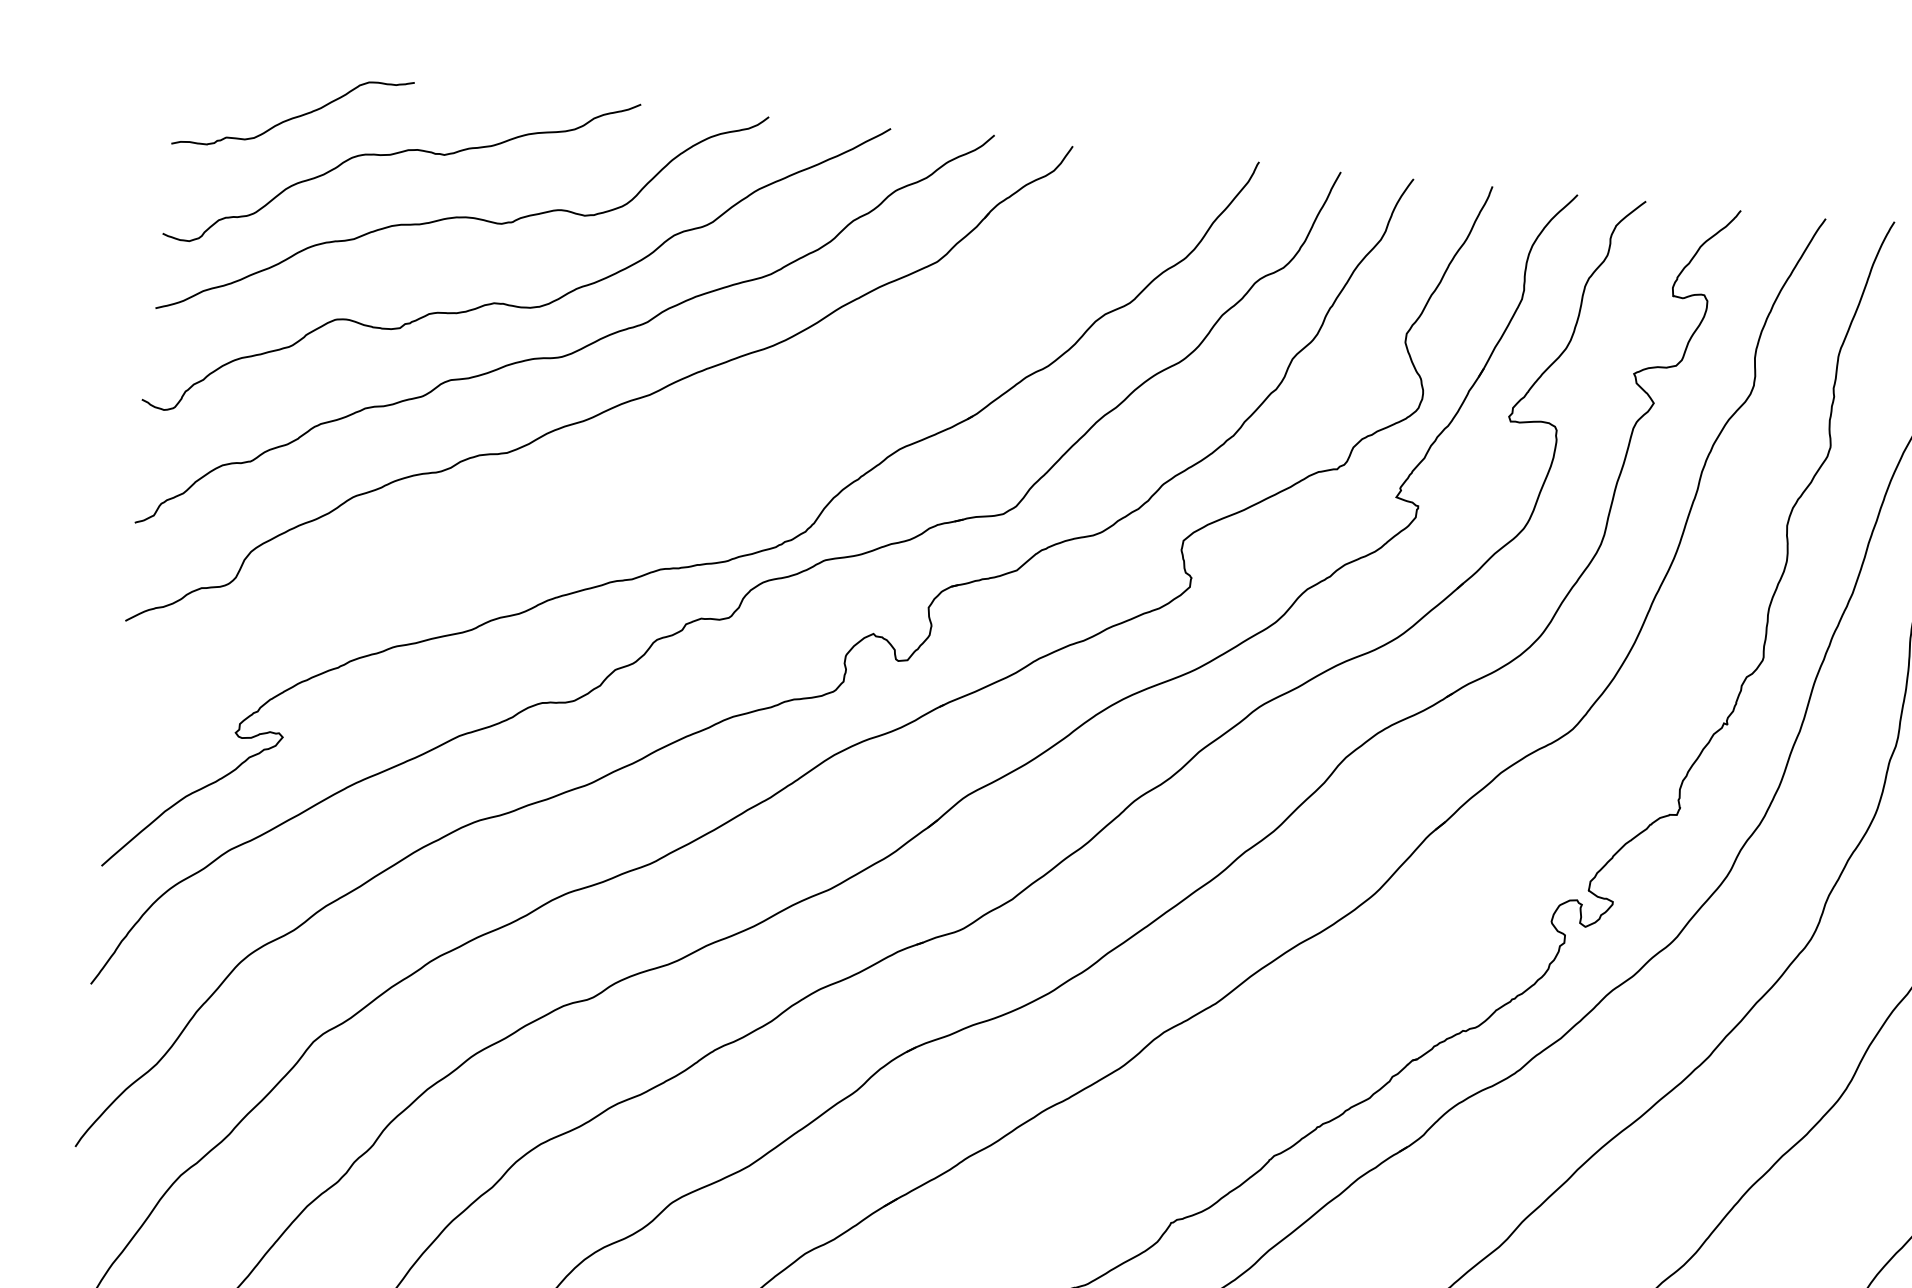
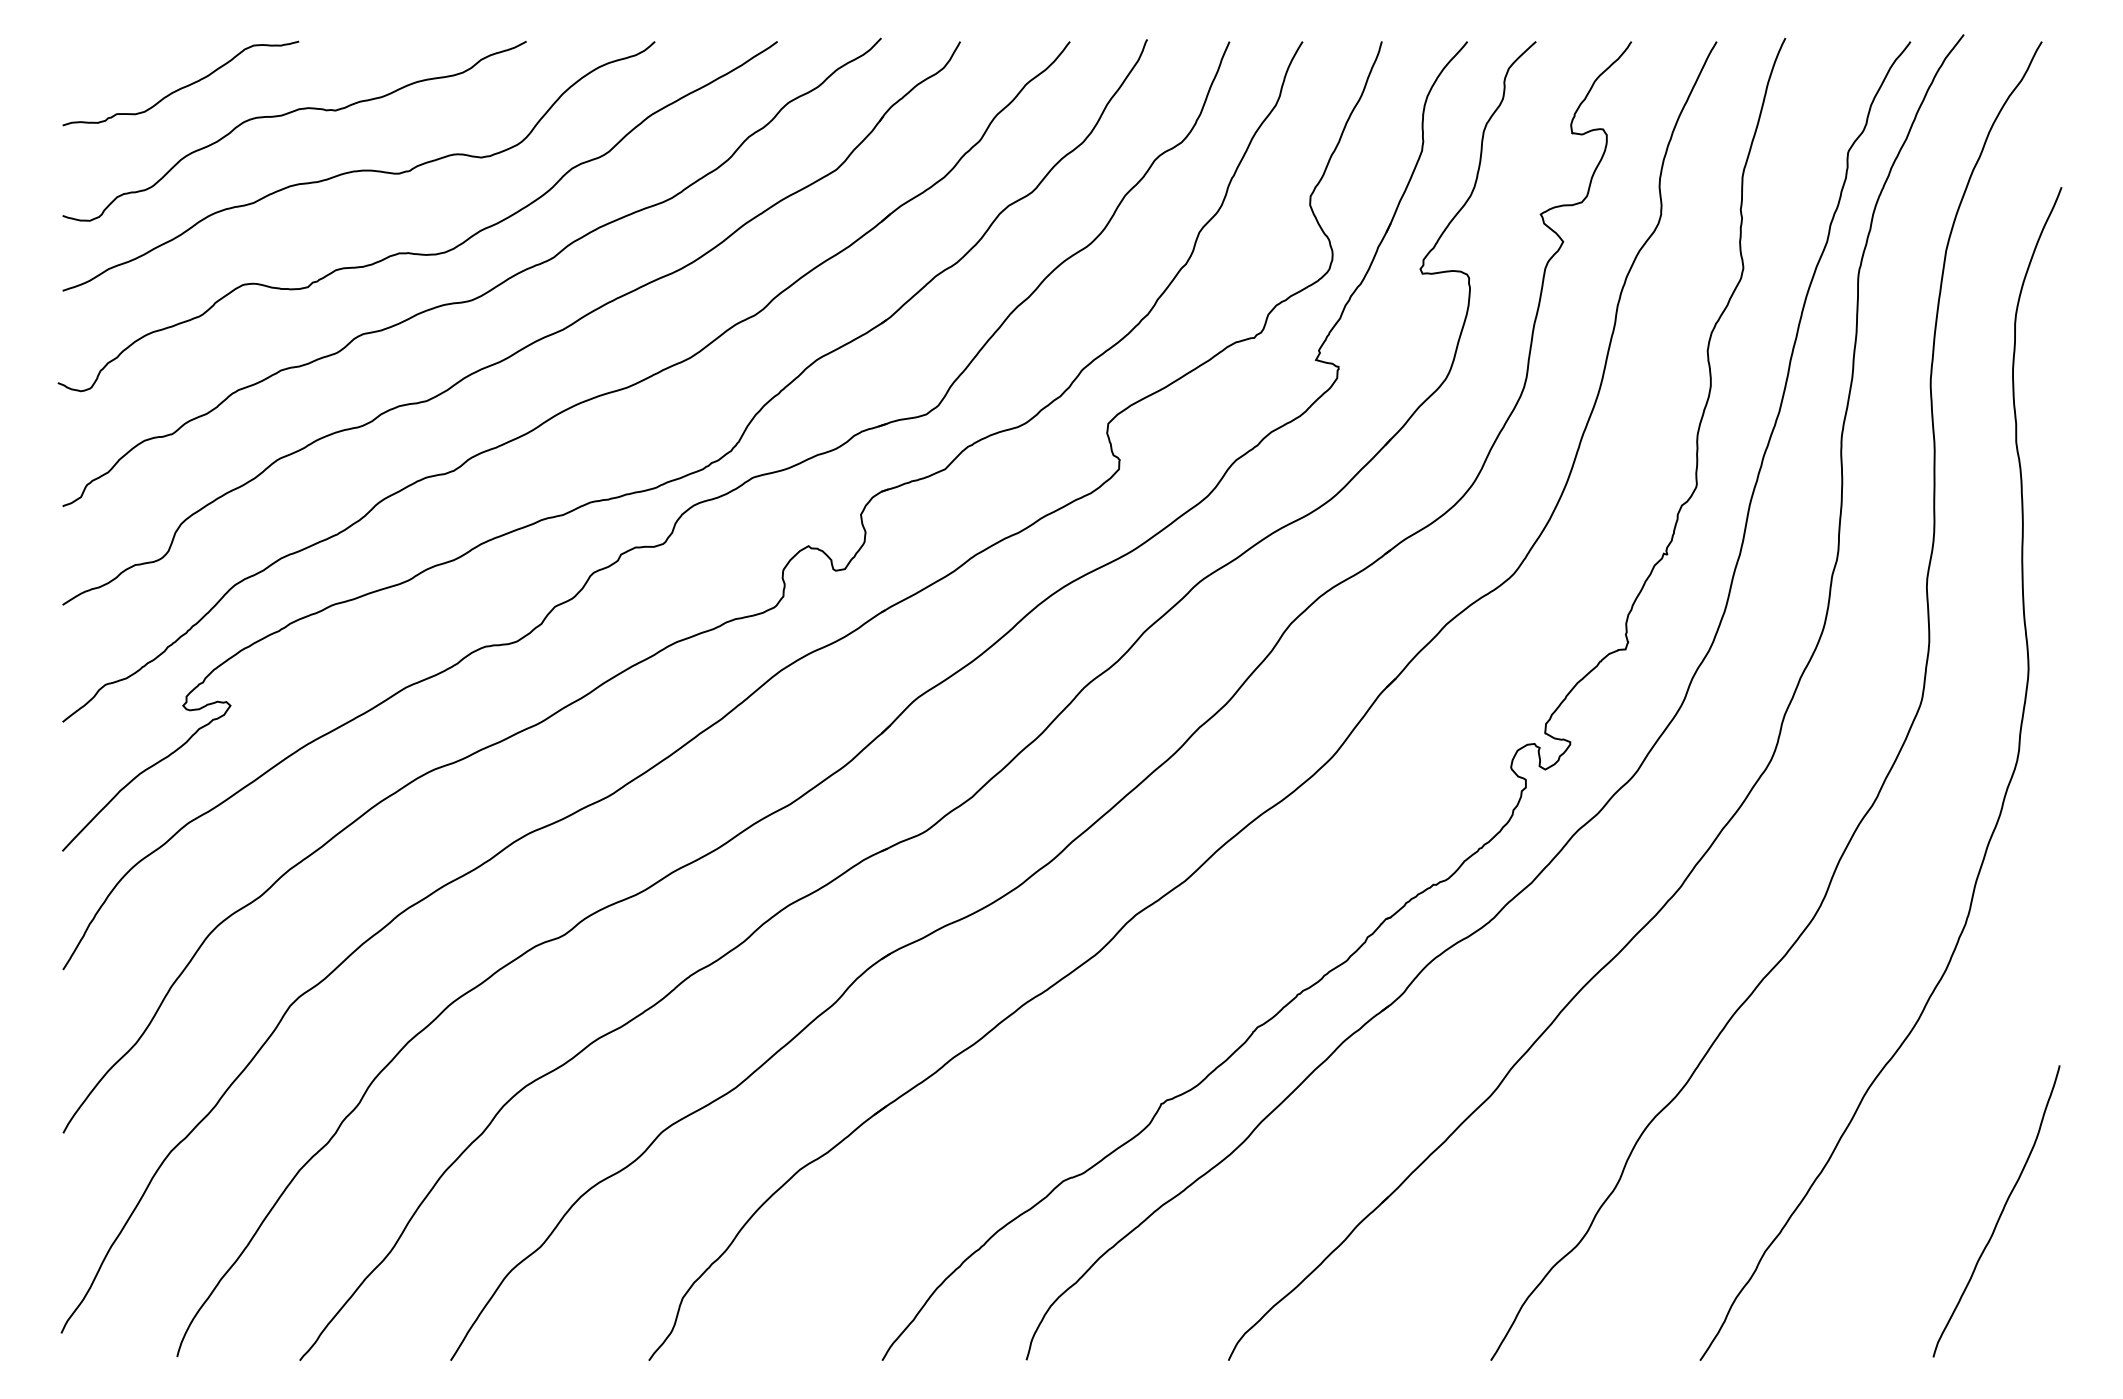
part: (656, 469) -> (576, 403), added

